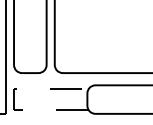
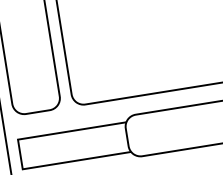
line: (14, 99) -> (21, 154), dashed -> solid

